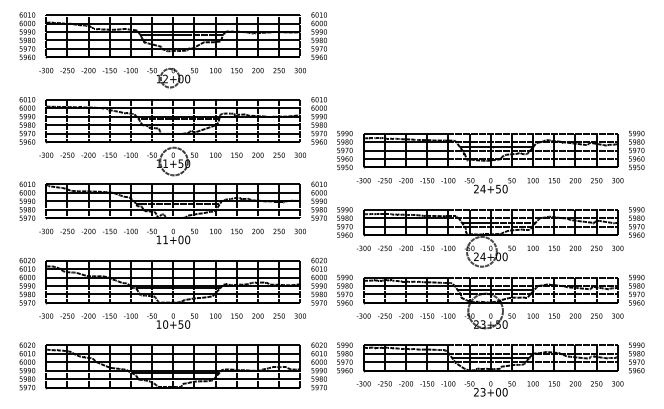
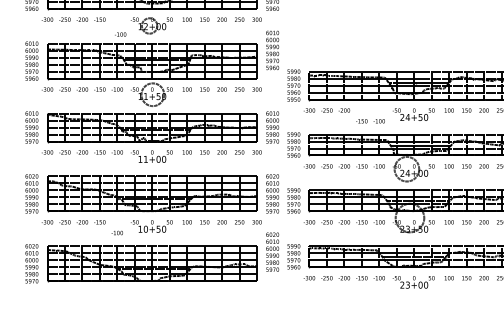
text: (130, 70) -> (120, 34), moved
text: (318, 120) -> (272, 50), moved
text: (437, 180) -> (370, 121), moved
text: (130, 315) -> (116, 232), moved
text: (318, 366) -> (272, 252), moved

